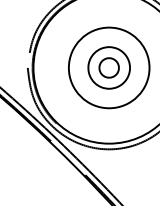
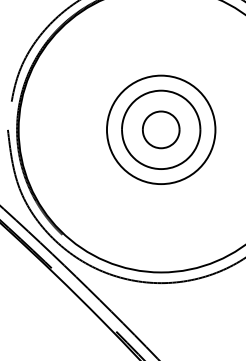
circle: (109, 67) -> (161, 129), size x0.71

